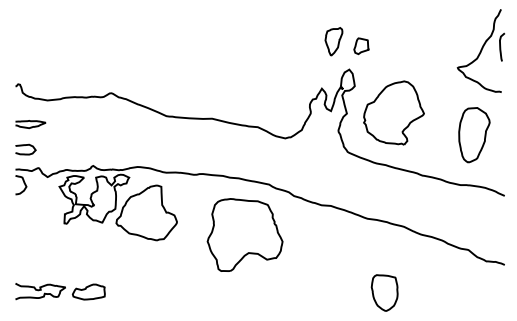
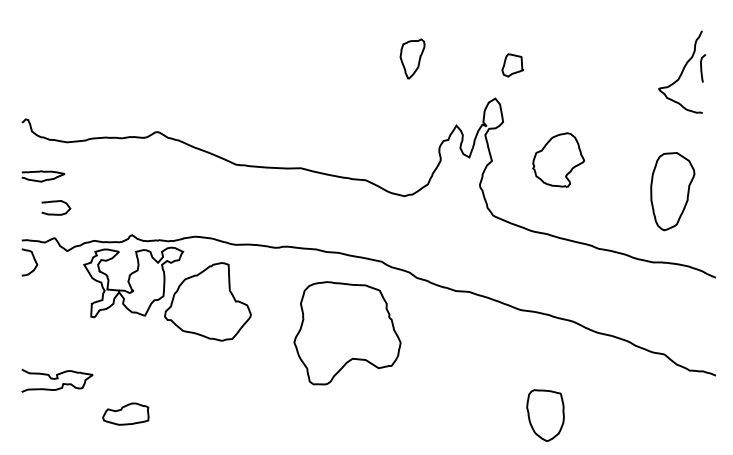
part: (333, 41) -> (411, 58), moved
part: (480, 50) -> (681, 71), size x0.7
part: (393, 112) -> (558, 159), size x0.6
curve: (23, 146) -> (52, 203), moved
curve: (40, 290) -> (57, 379), moved

